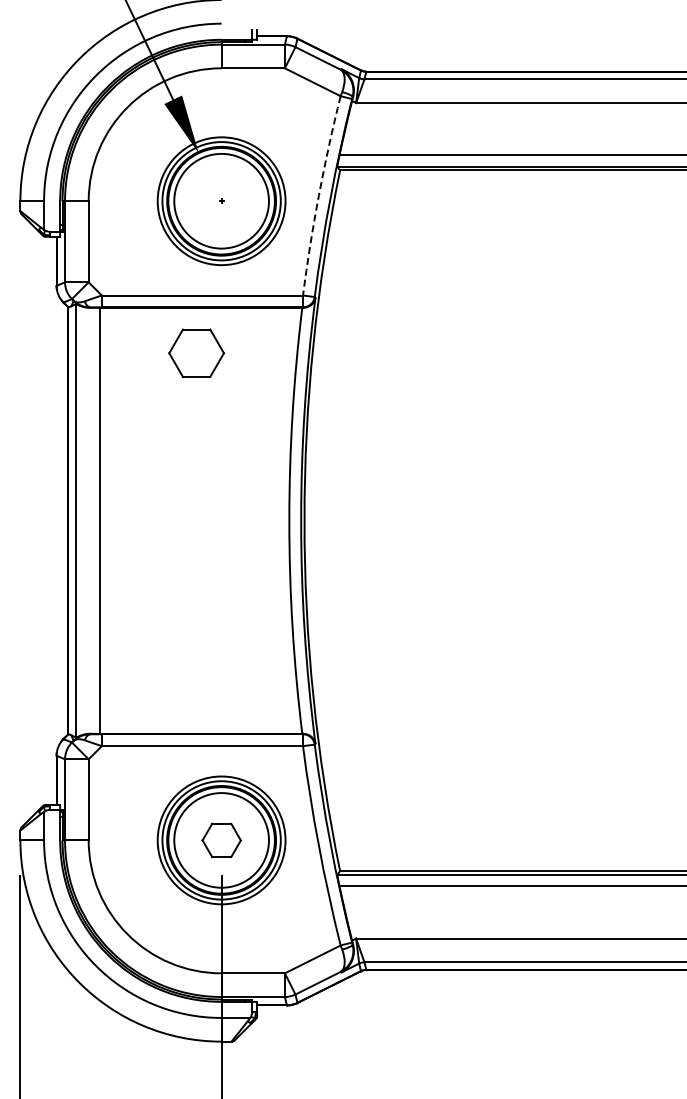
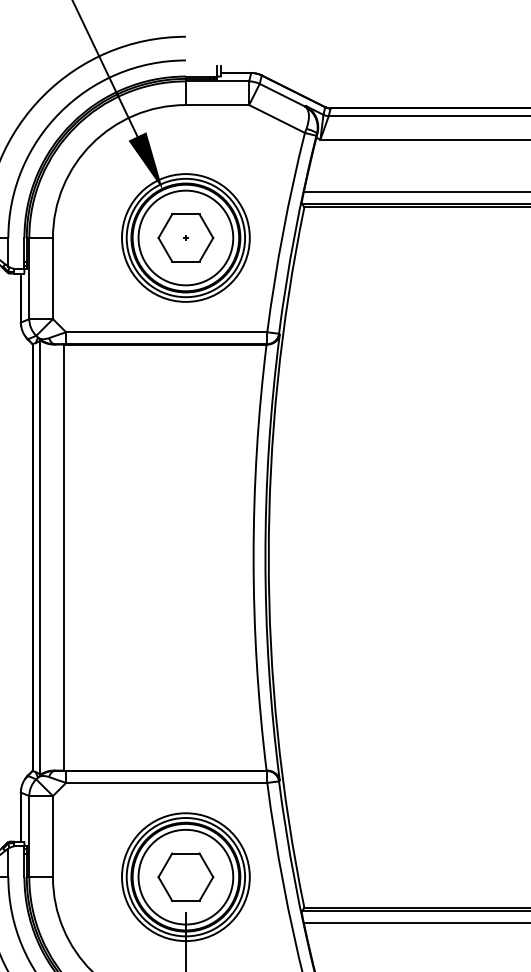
arc: (318, 195) -> (282, 232), dashed -> solid
part: (196, 352) -> (185, 237), moved
part: (221, 840) -> (185, 877), size x1.43

